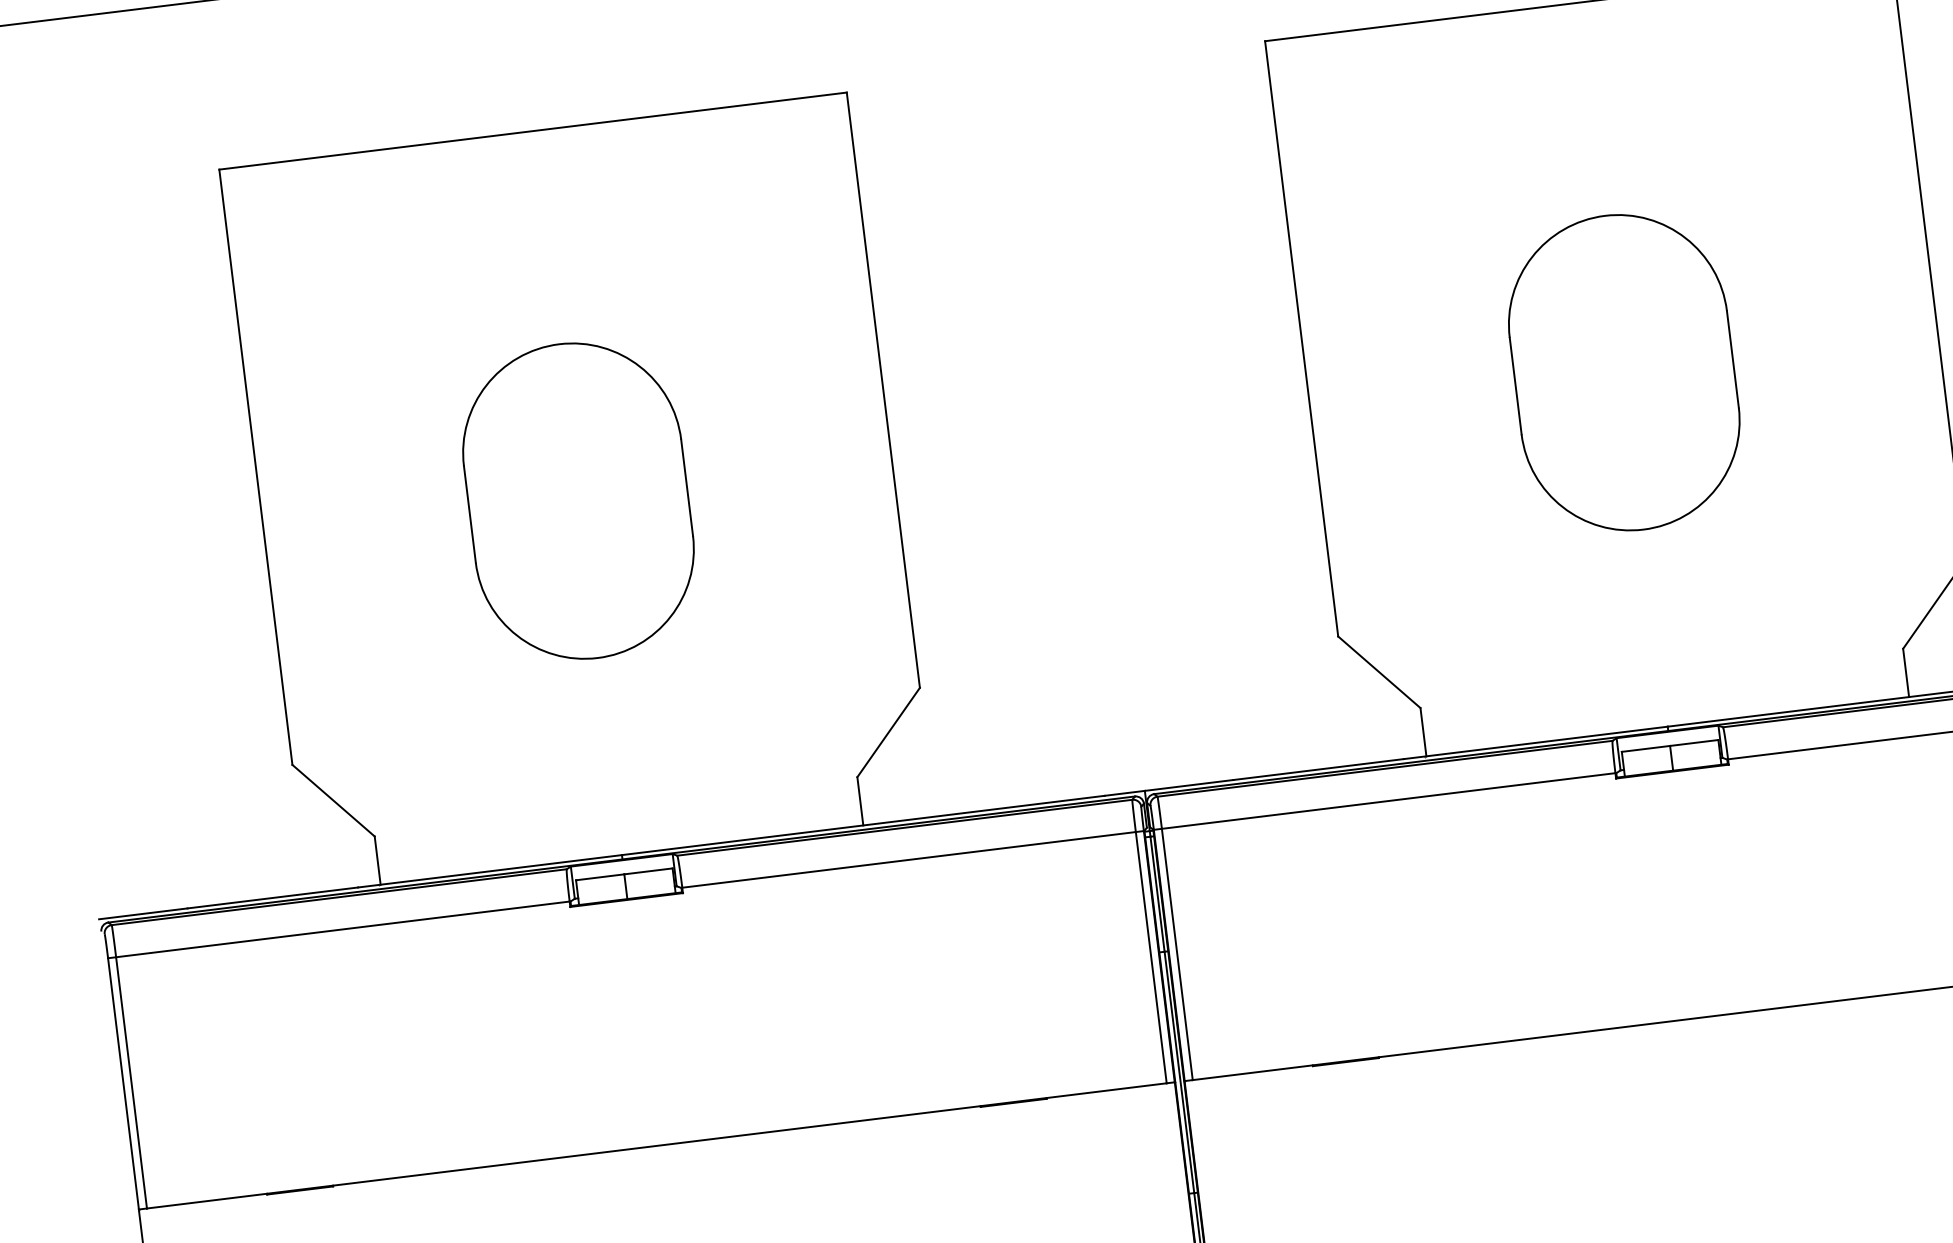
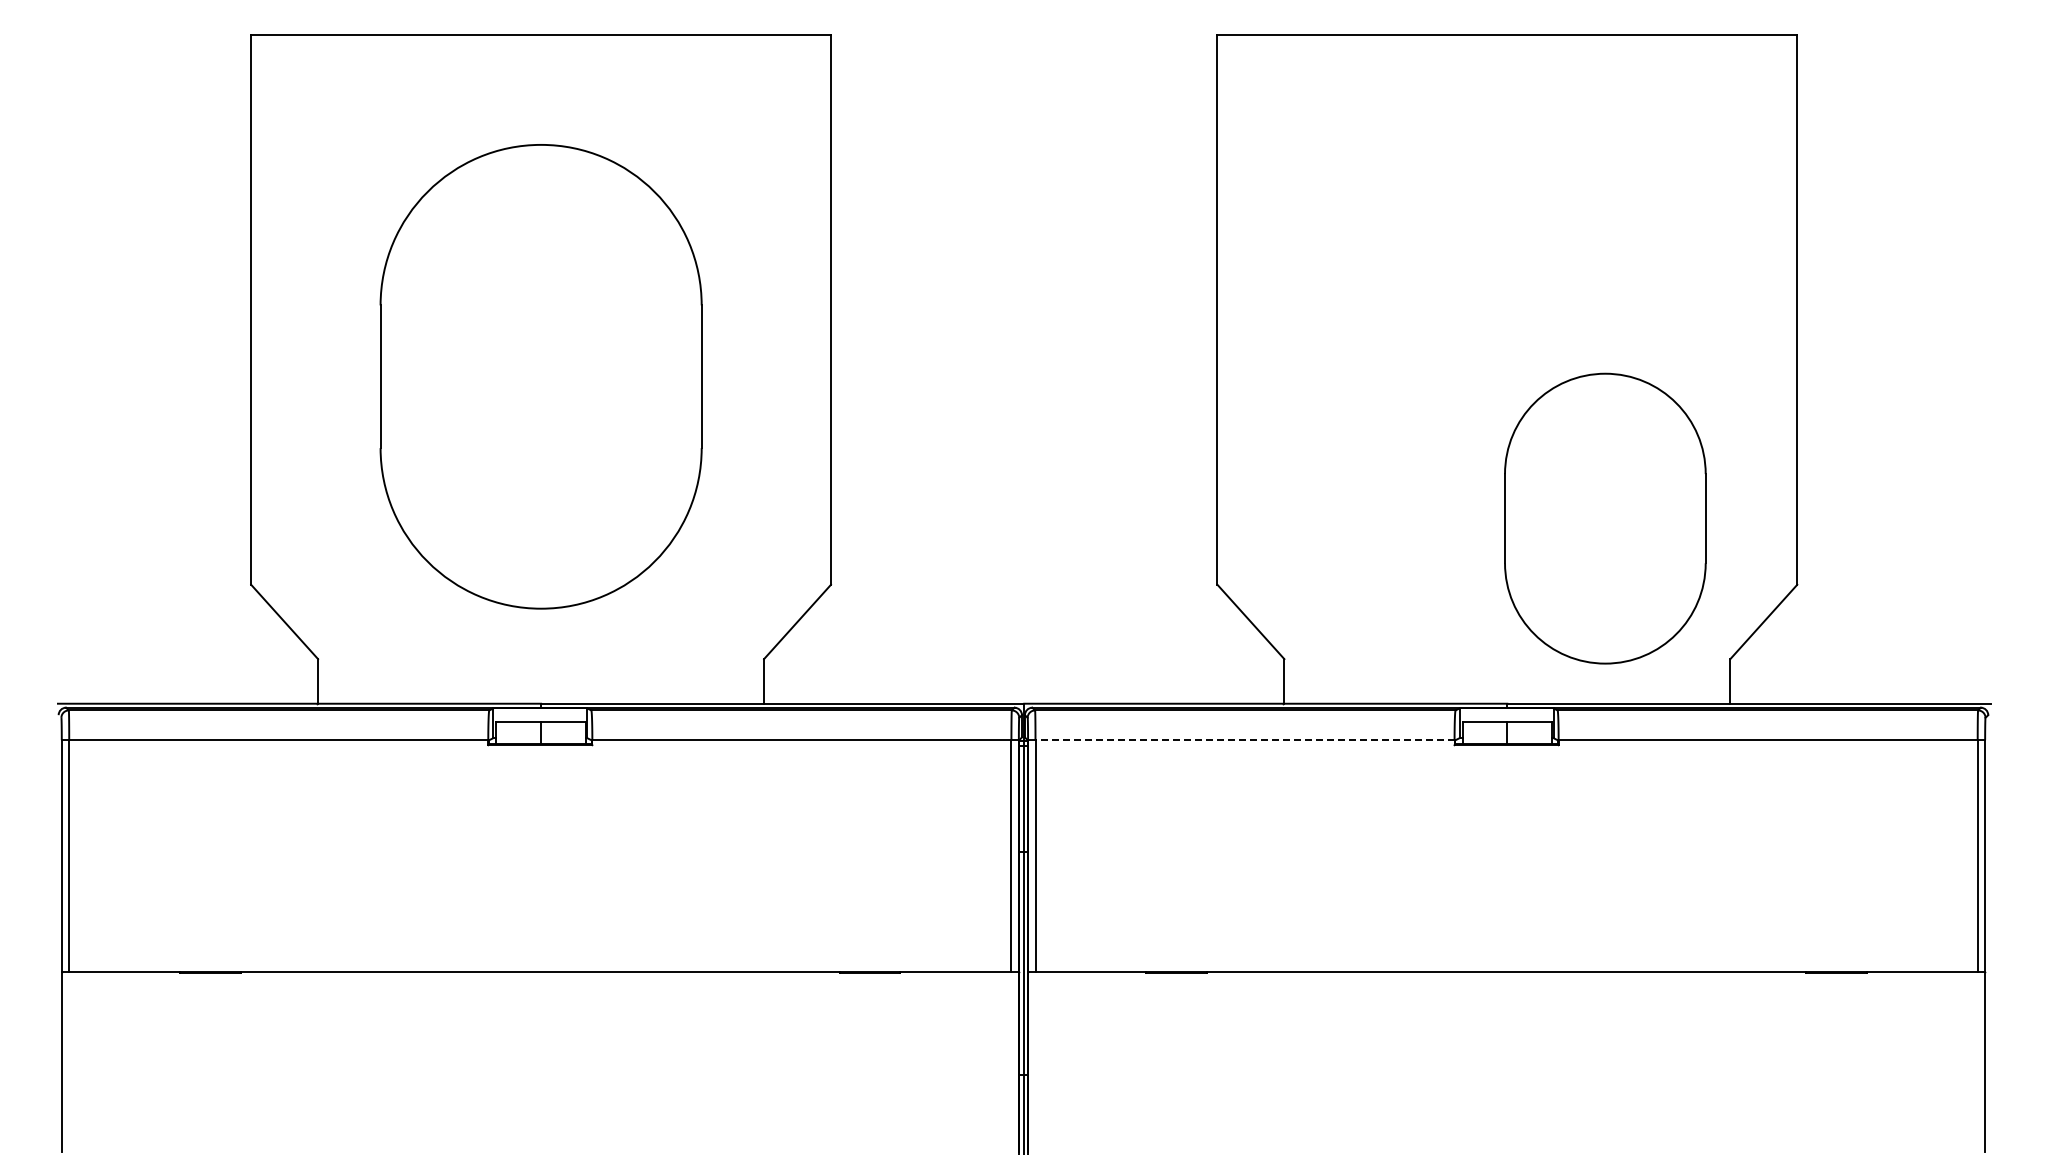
part: (1624, 372) -> (1605, 518), moved
part: (577, 501) -> (540, 376), size x1.6
line: (1389, 801) -> (1245, 740), solid -> dashed

